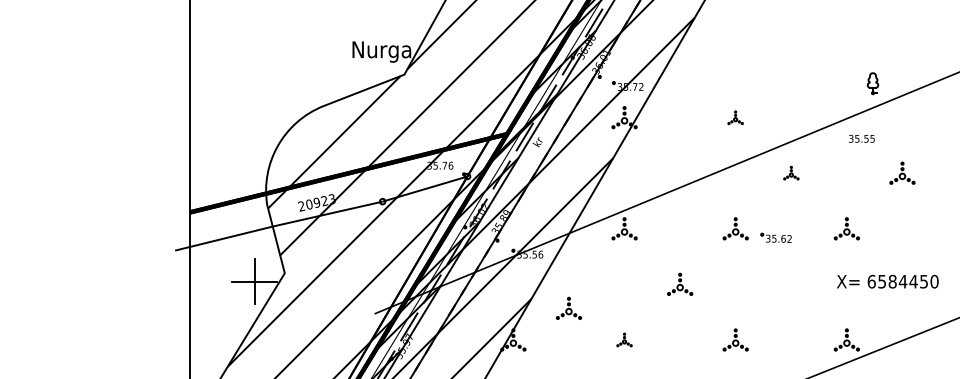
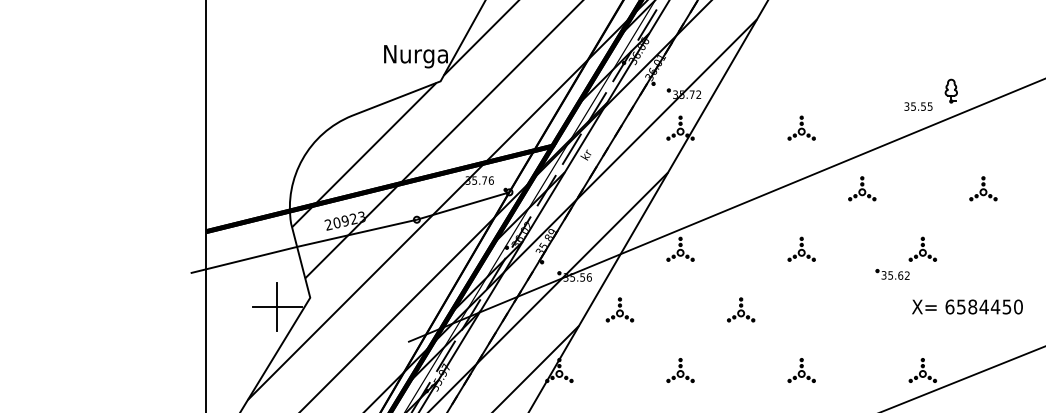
part: (735, 117) -> (801, 128), size x1.67
text: (861, 138) -> (918, 106), moved
part: (791, 172) -> (862, 187), size x1.67
part: (775, 237) -> (891, 274), moved
part: (568, 307) -> (619, 308), moved
part: (624, 339) -> (680, 369), size x1.67

